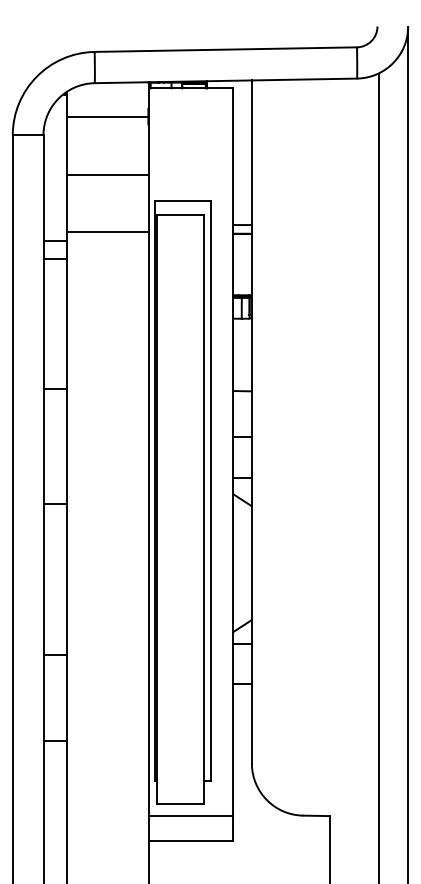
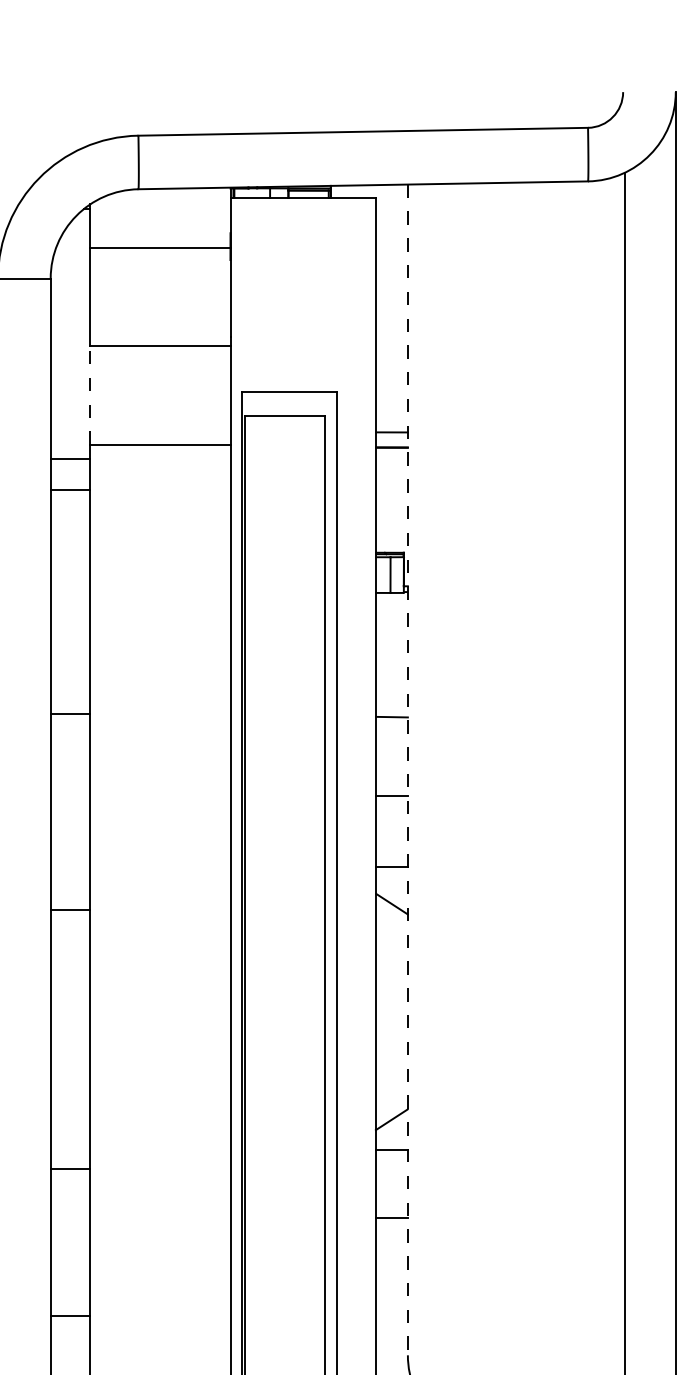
line: (66, 203) -> (90, 395), solid -> dashed
line: (251, 421) -> (407, 769), solid -> dashed

